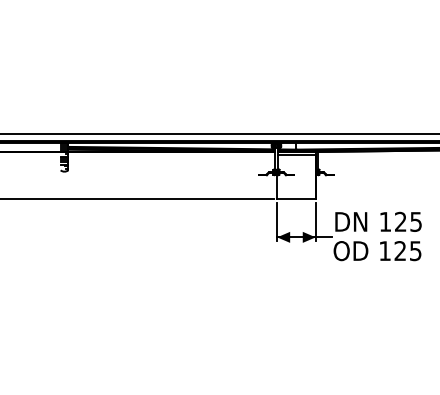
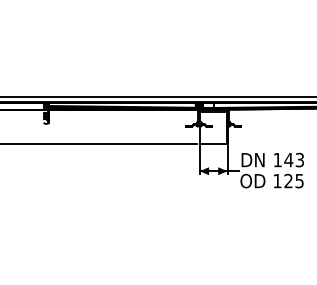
text: (407, 221) -> (293, 159), 125 -> 143

